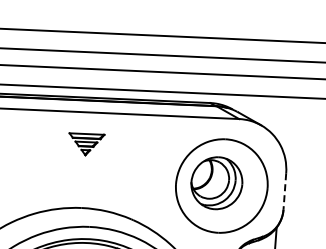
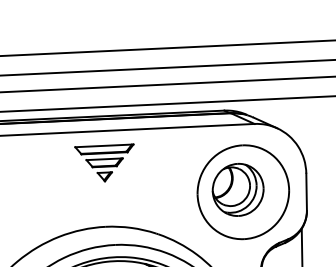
part: (86, 143) -> (104, 162), size x1.67
line: (284, 192) -> (306, 192), dashed -> solid

